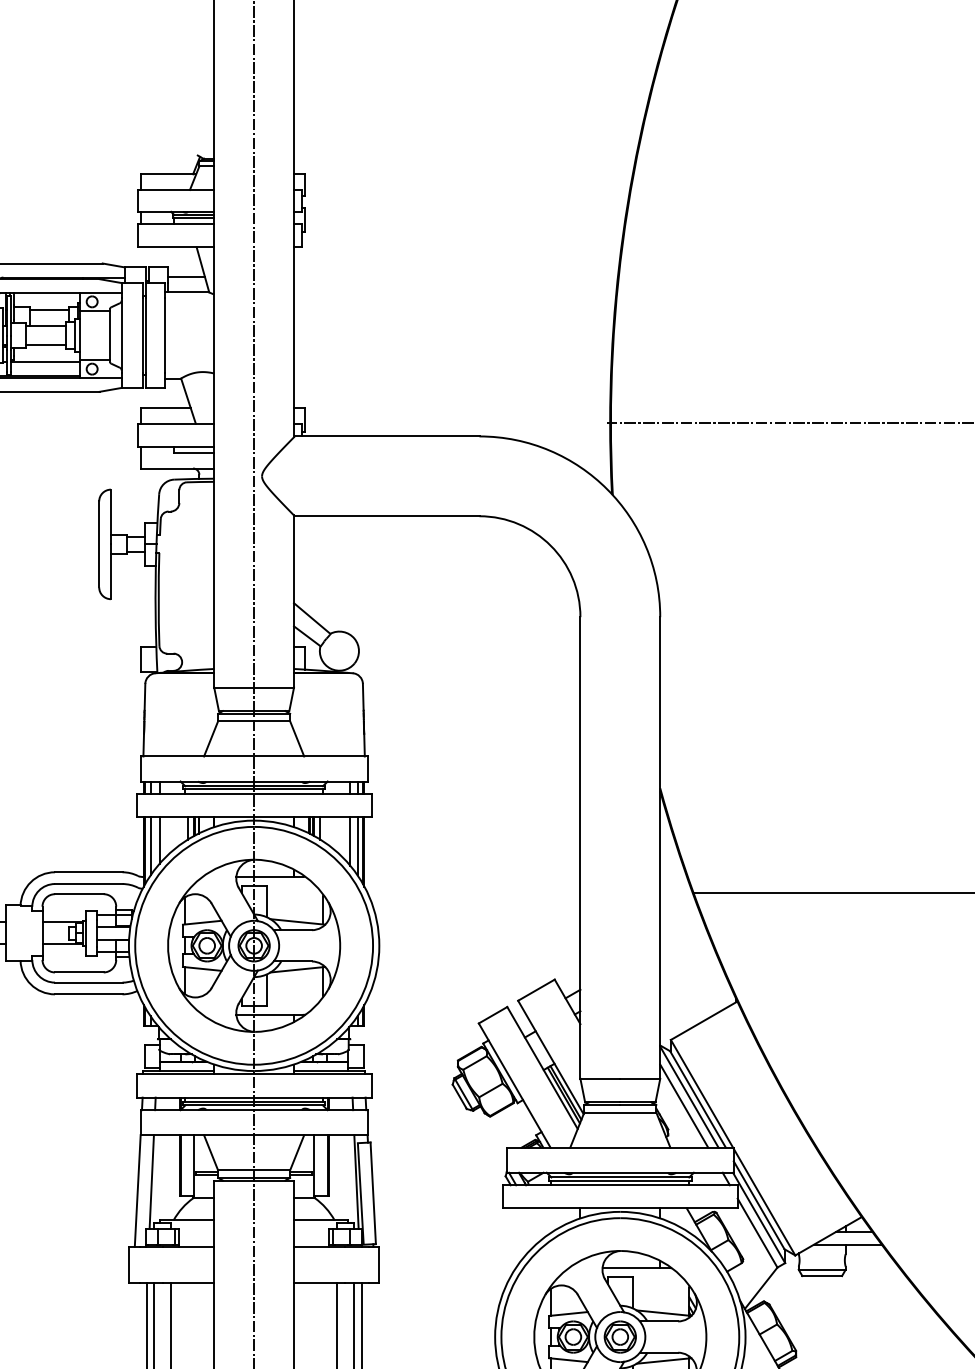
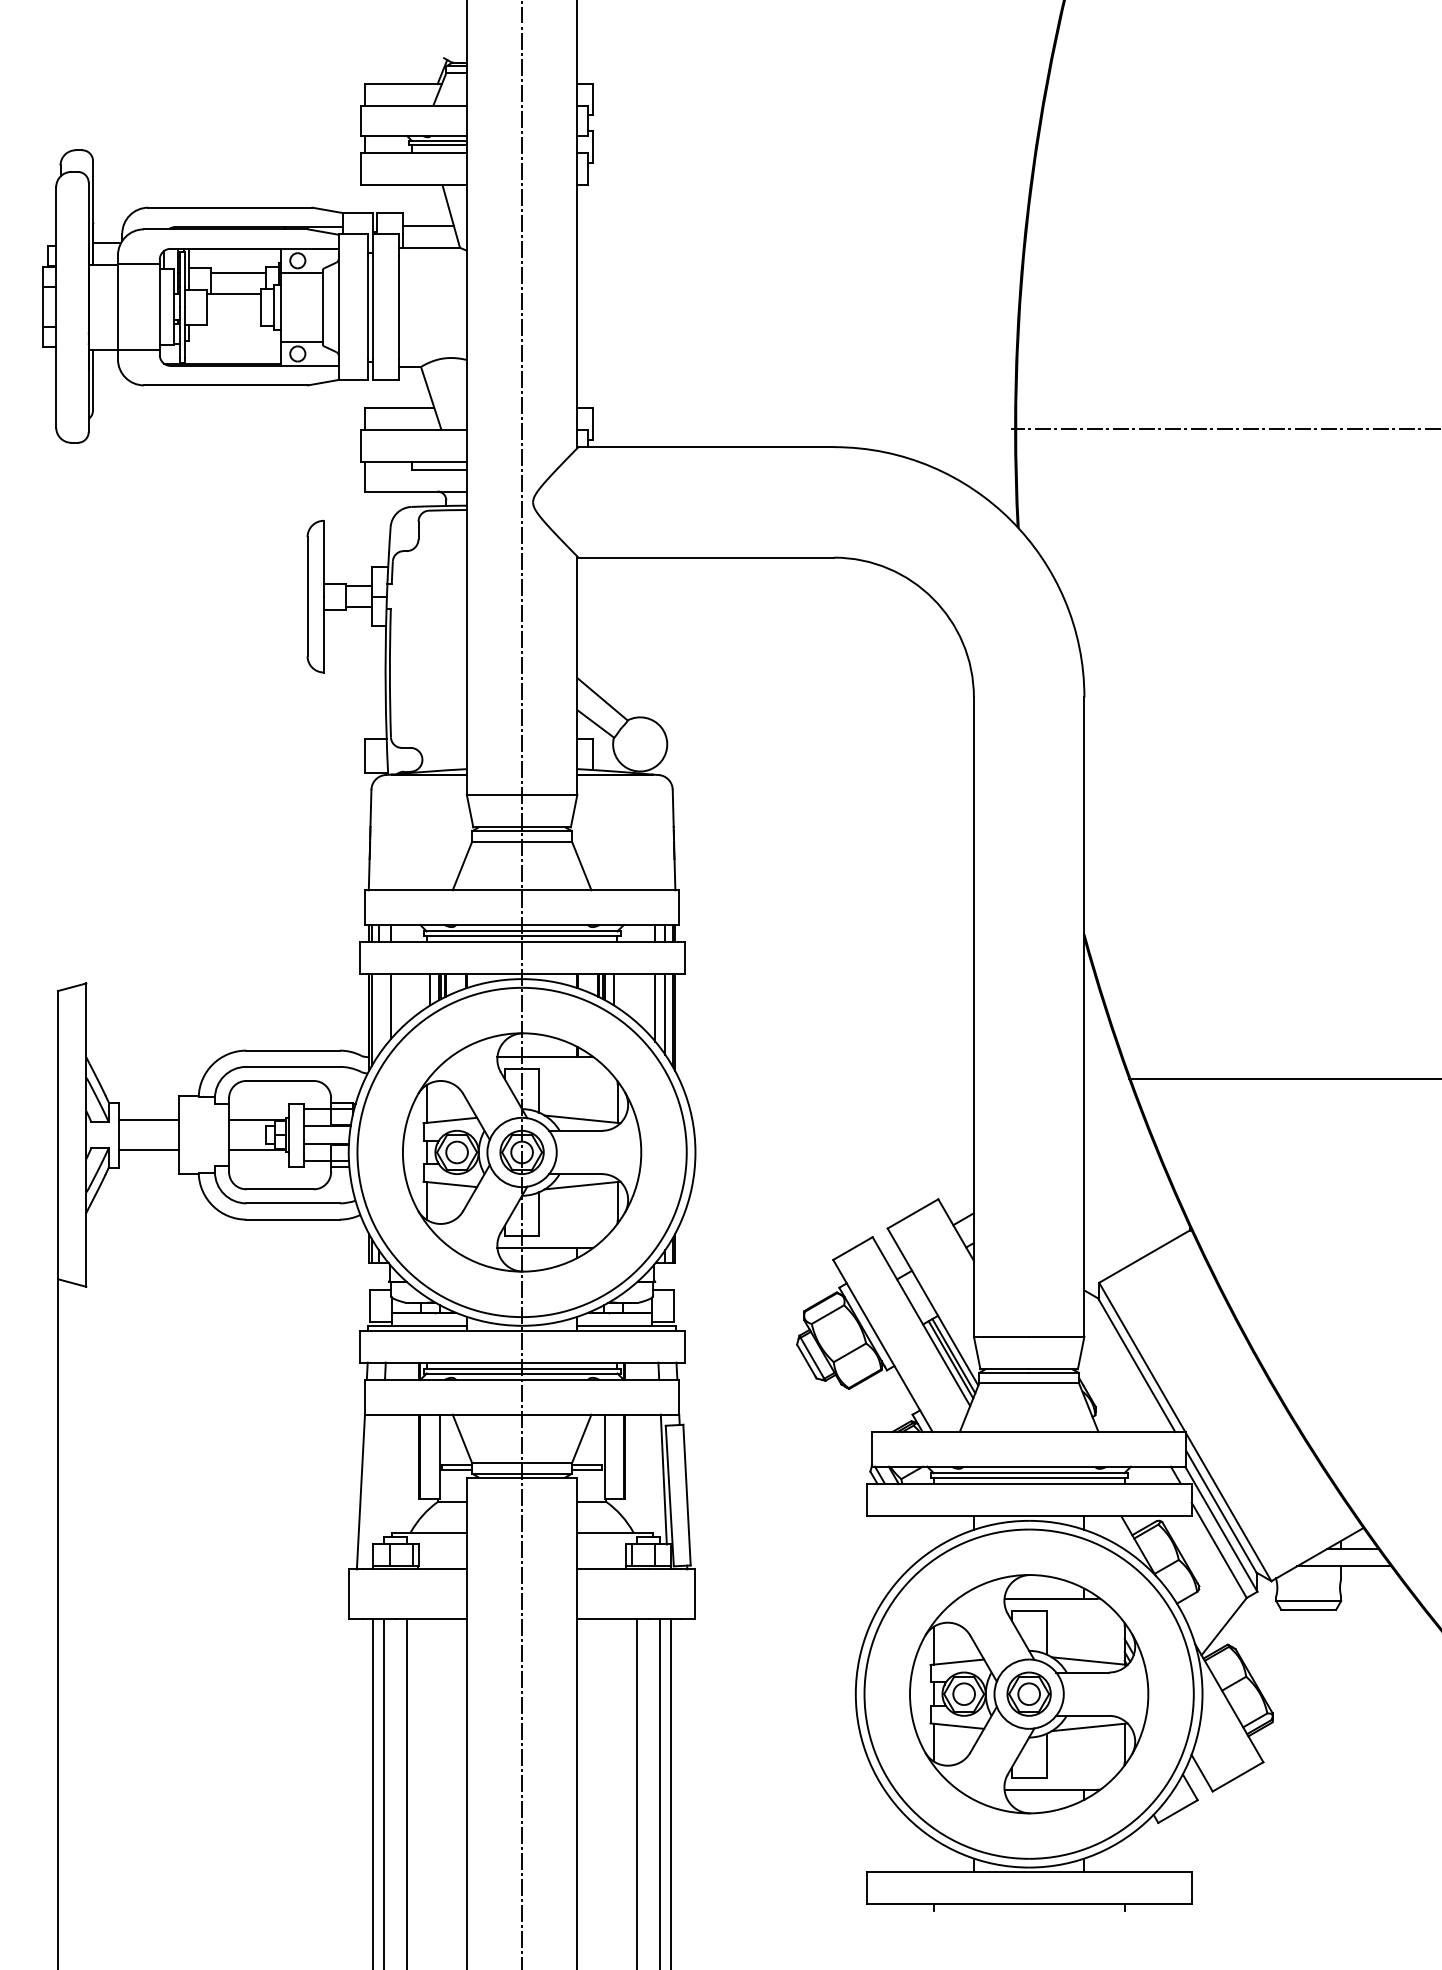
line: (45, 344) -> (233, 320), removed
line: (44, 362) -> (232, 344), removed
line: (150, 846) -> (378, 1014), removed
line: (689, 1097) -> (1124, 1362), removed
line: (684, 1106) -> (1117, 1374), removed
line: (151, 1182) -> (380, 1479), removed

